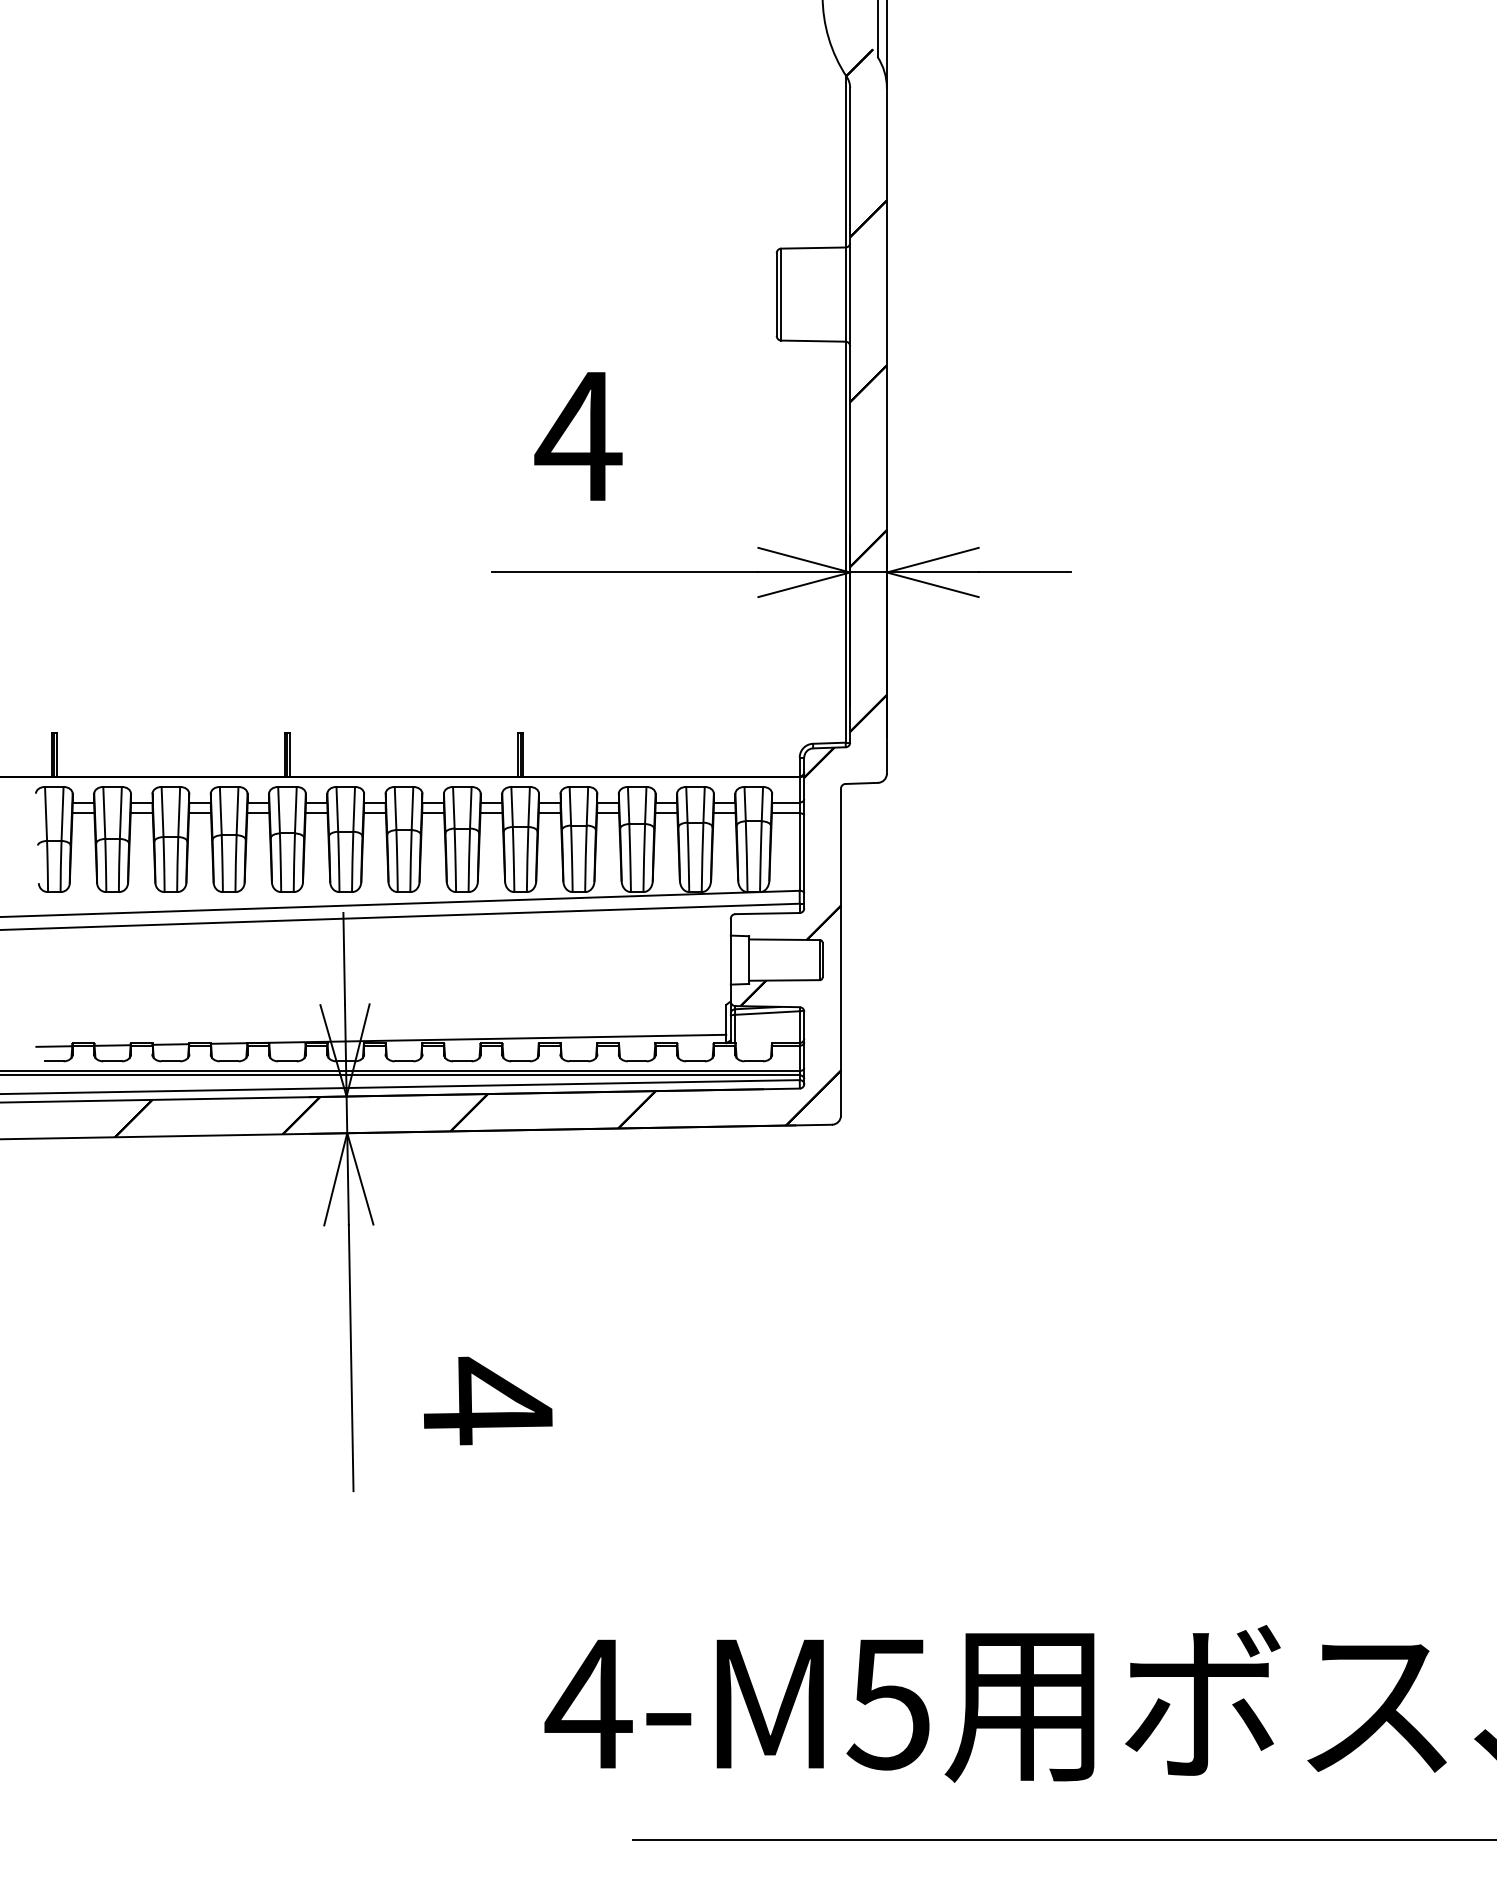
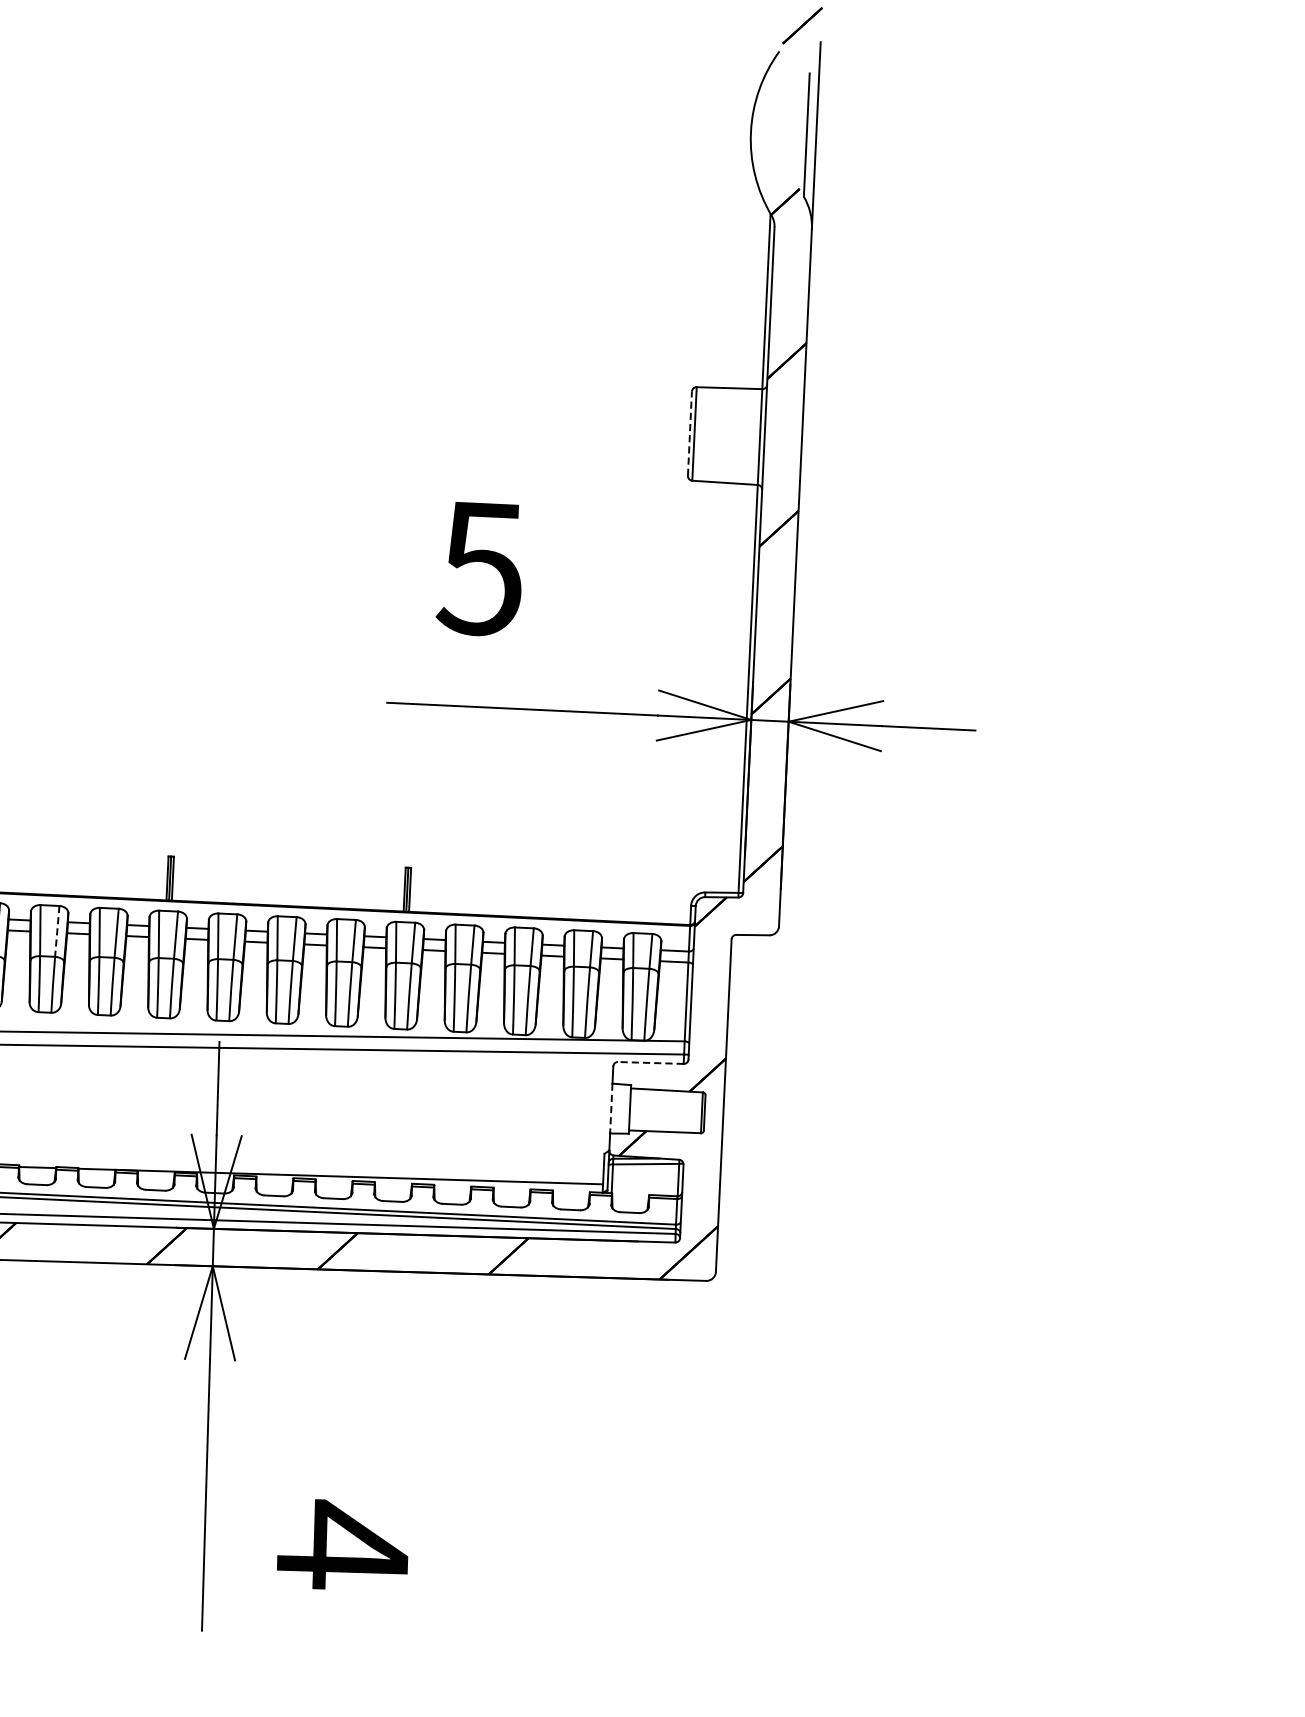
line: (776, 294) -> (689, 433), solid -> dashed
text: (578, 437) -> (481, 569), 4 -> 5
line: (179, 812) -> (57, 931), solid -> dashed
line: (767, 913) -> (650, 1062), solid -> dashed
line: (730, 960) -> (610, 1108), solid -> dashed

